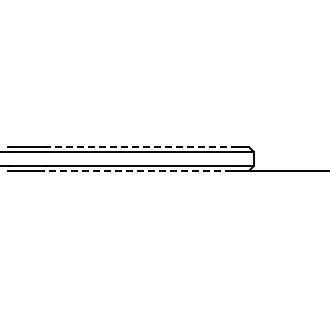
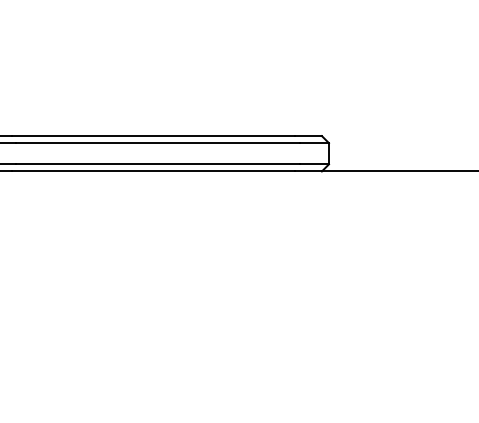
line: (137, 147) -> (153, 136), dashed -> solid
line: (137, 170) -> (153, 171), dashed -> solid

